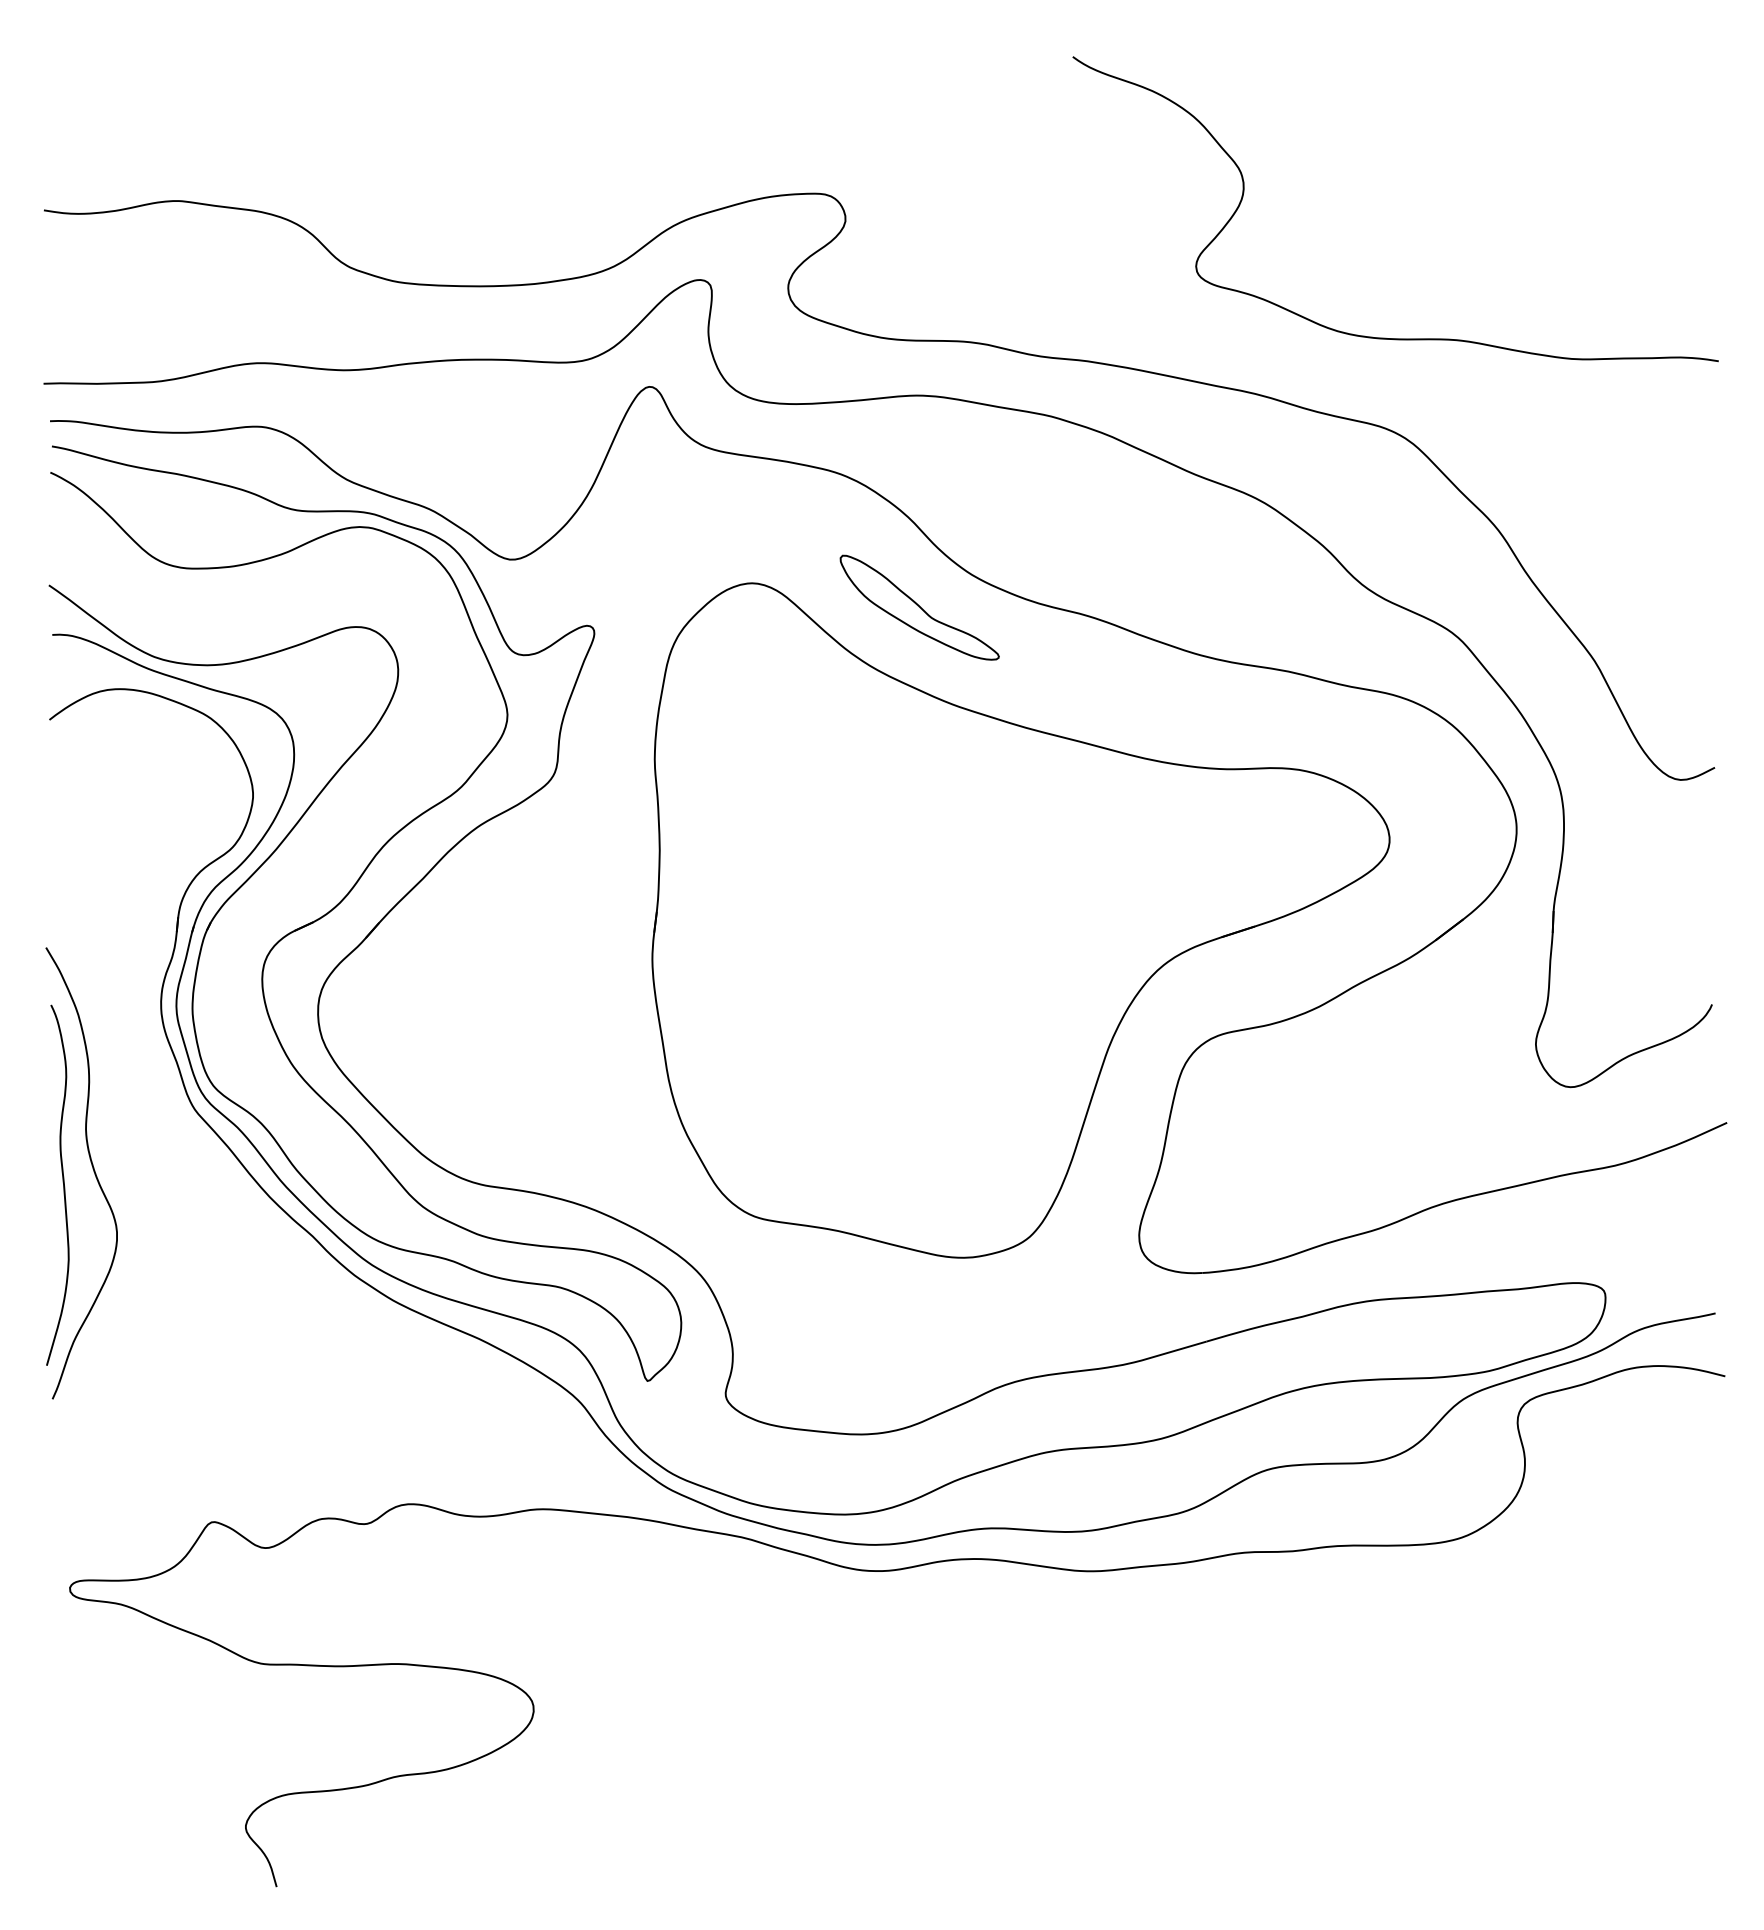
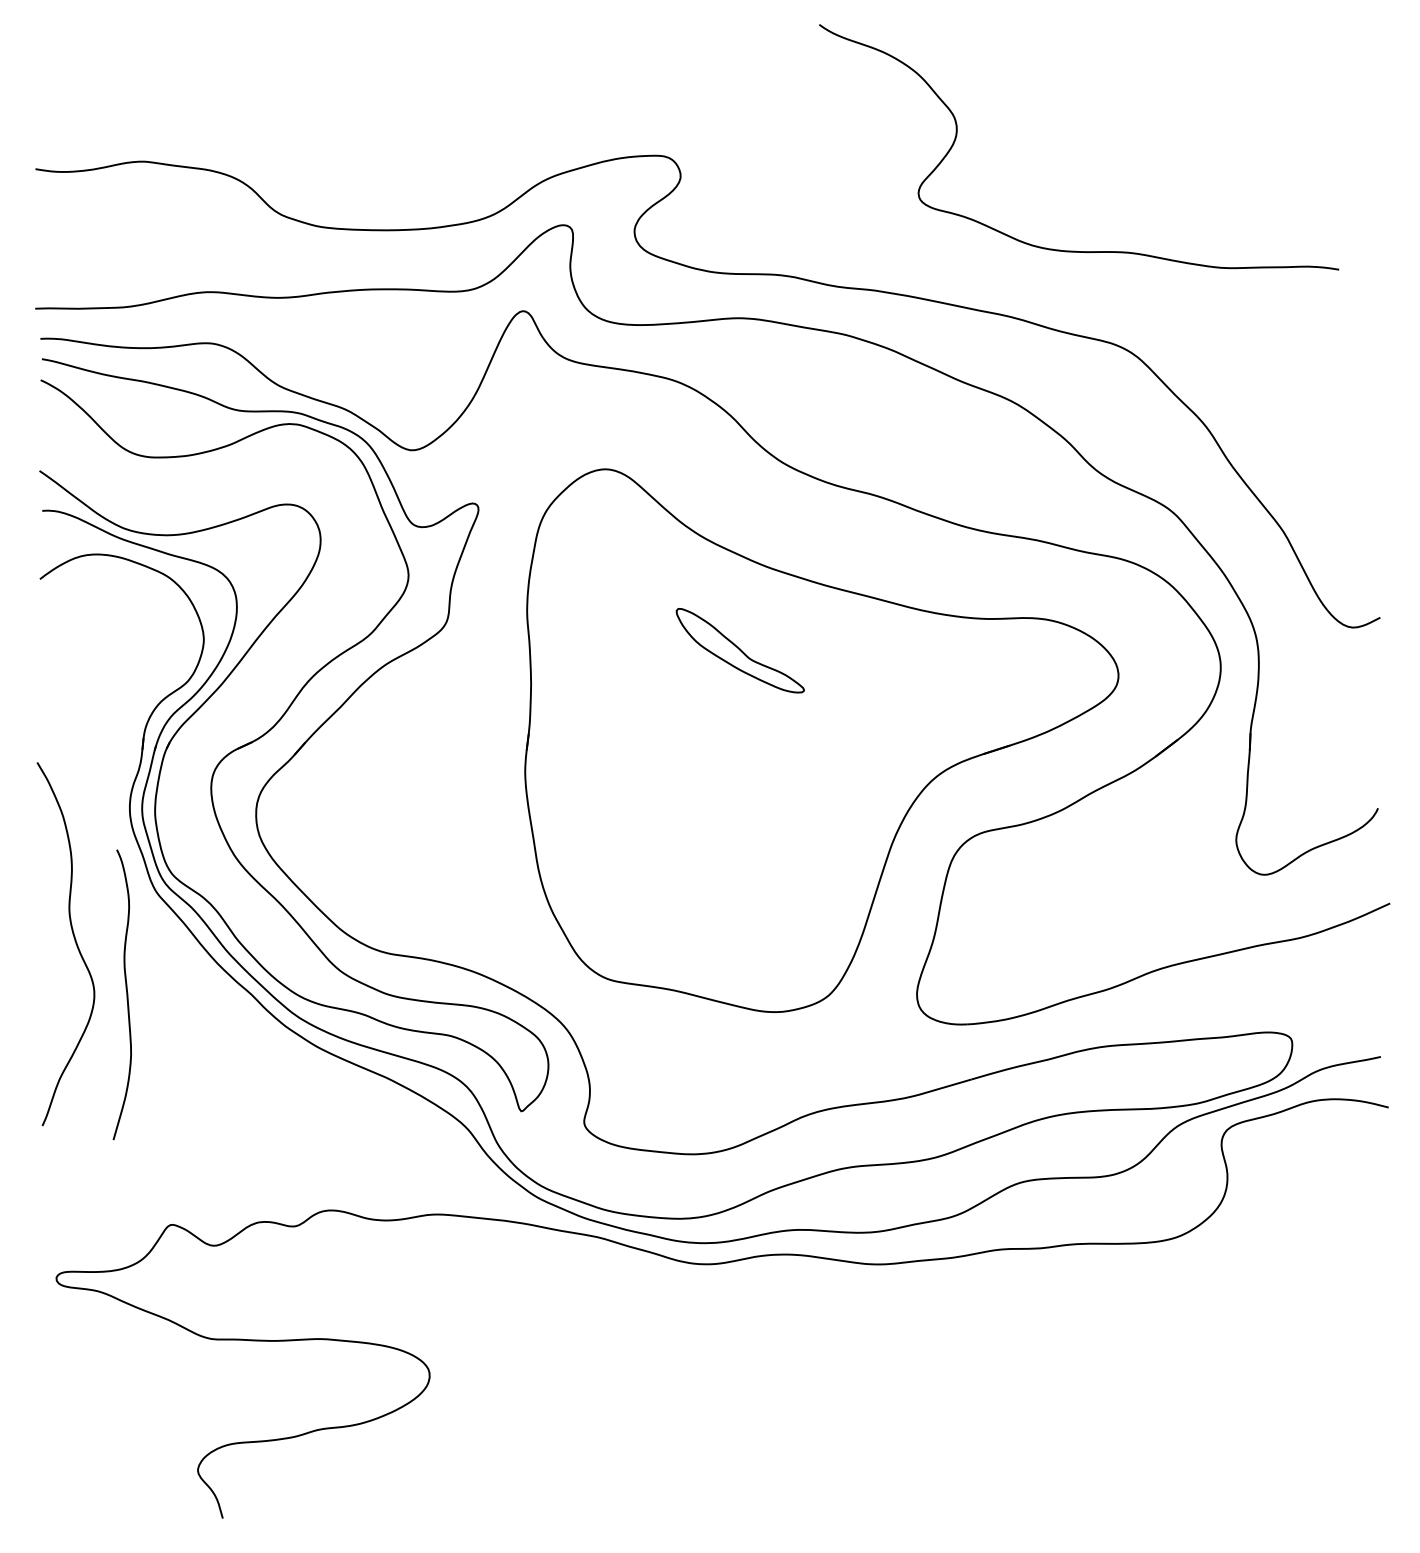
curve: (1385, 337) -> (1070, 250), moved
part: (919, 607) -> (740, 650), moved
curve: (62, 1182) -> (126, 992), moved

